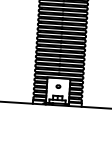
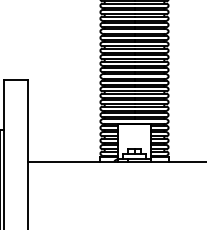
part: (58, 86) -> (134, 135), removed

